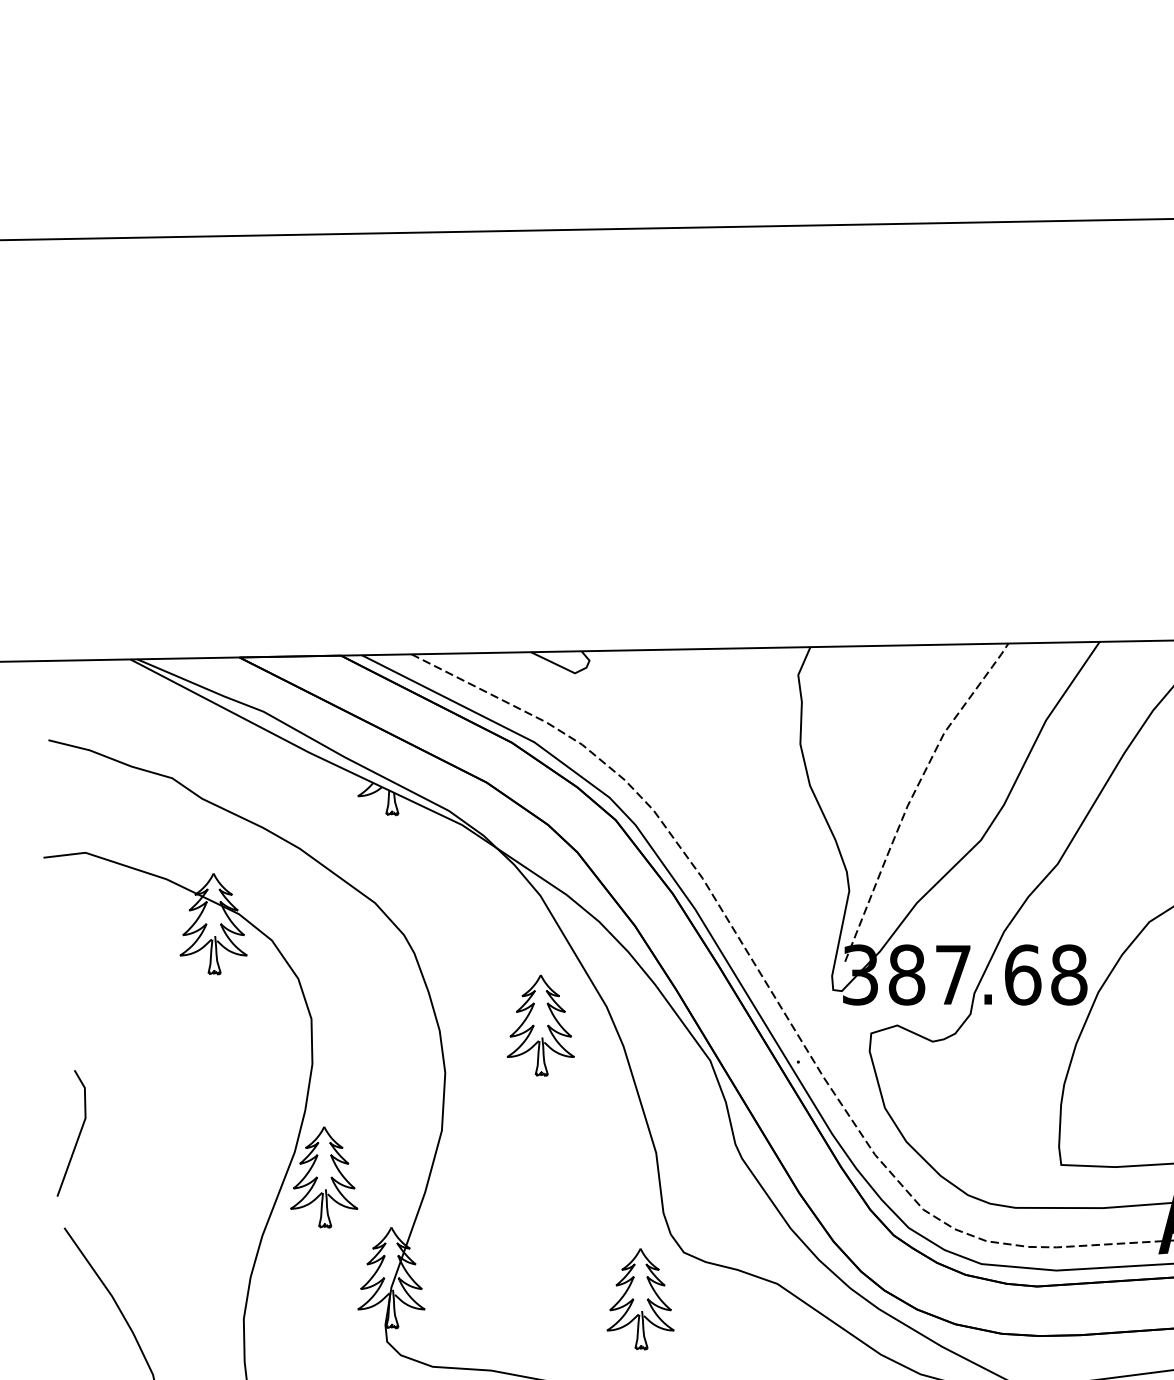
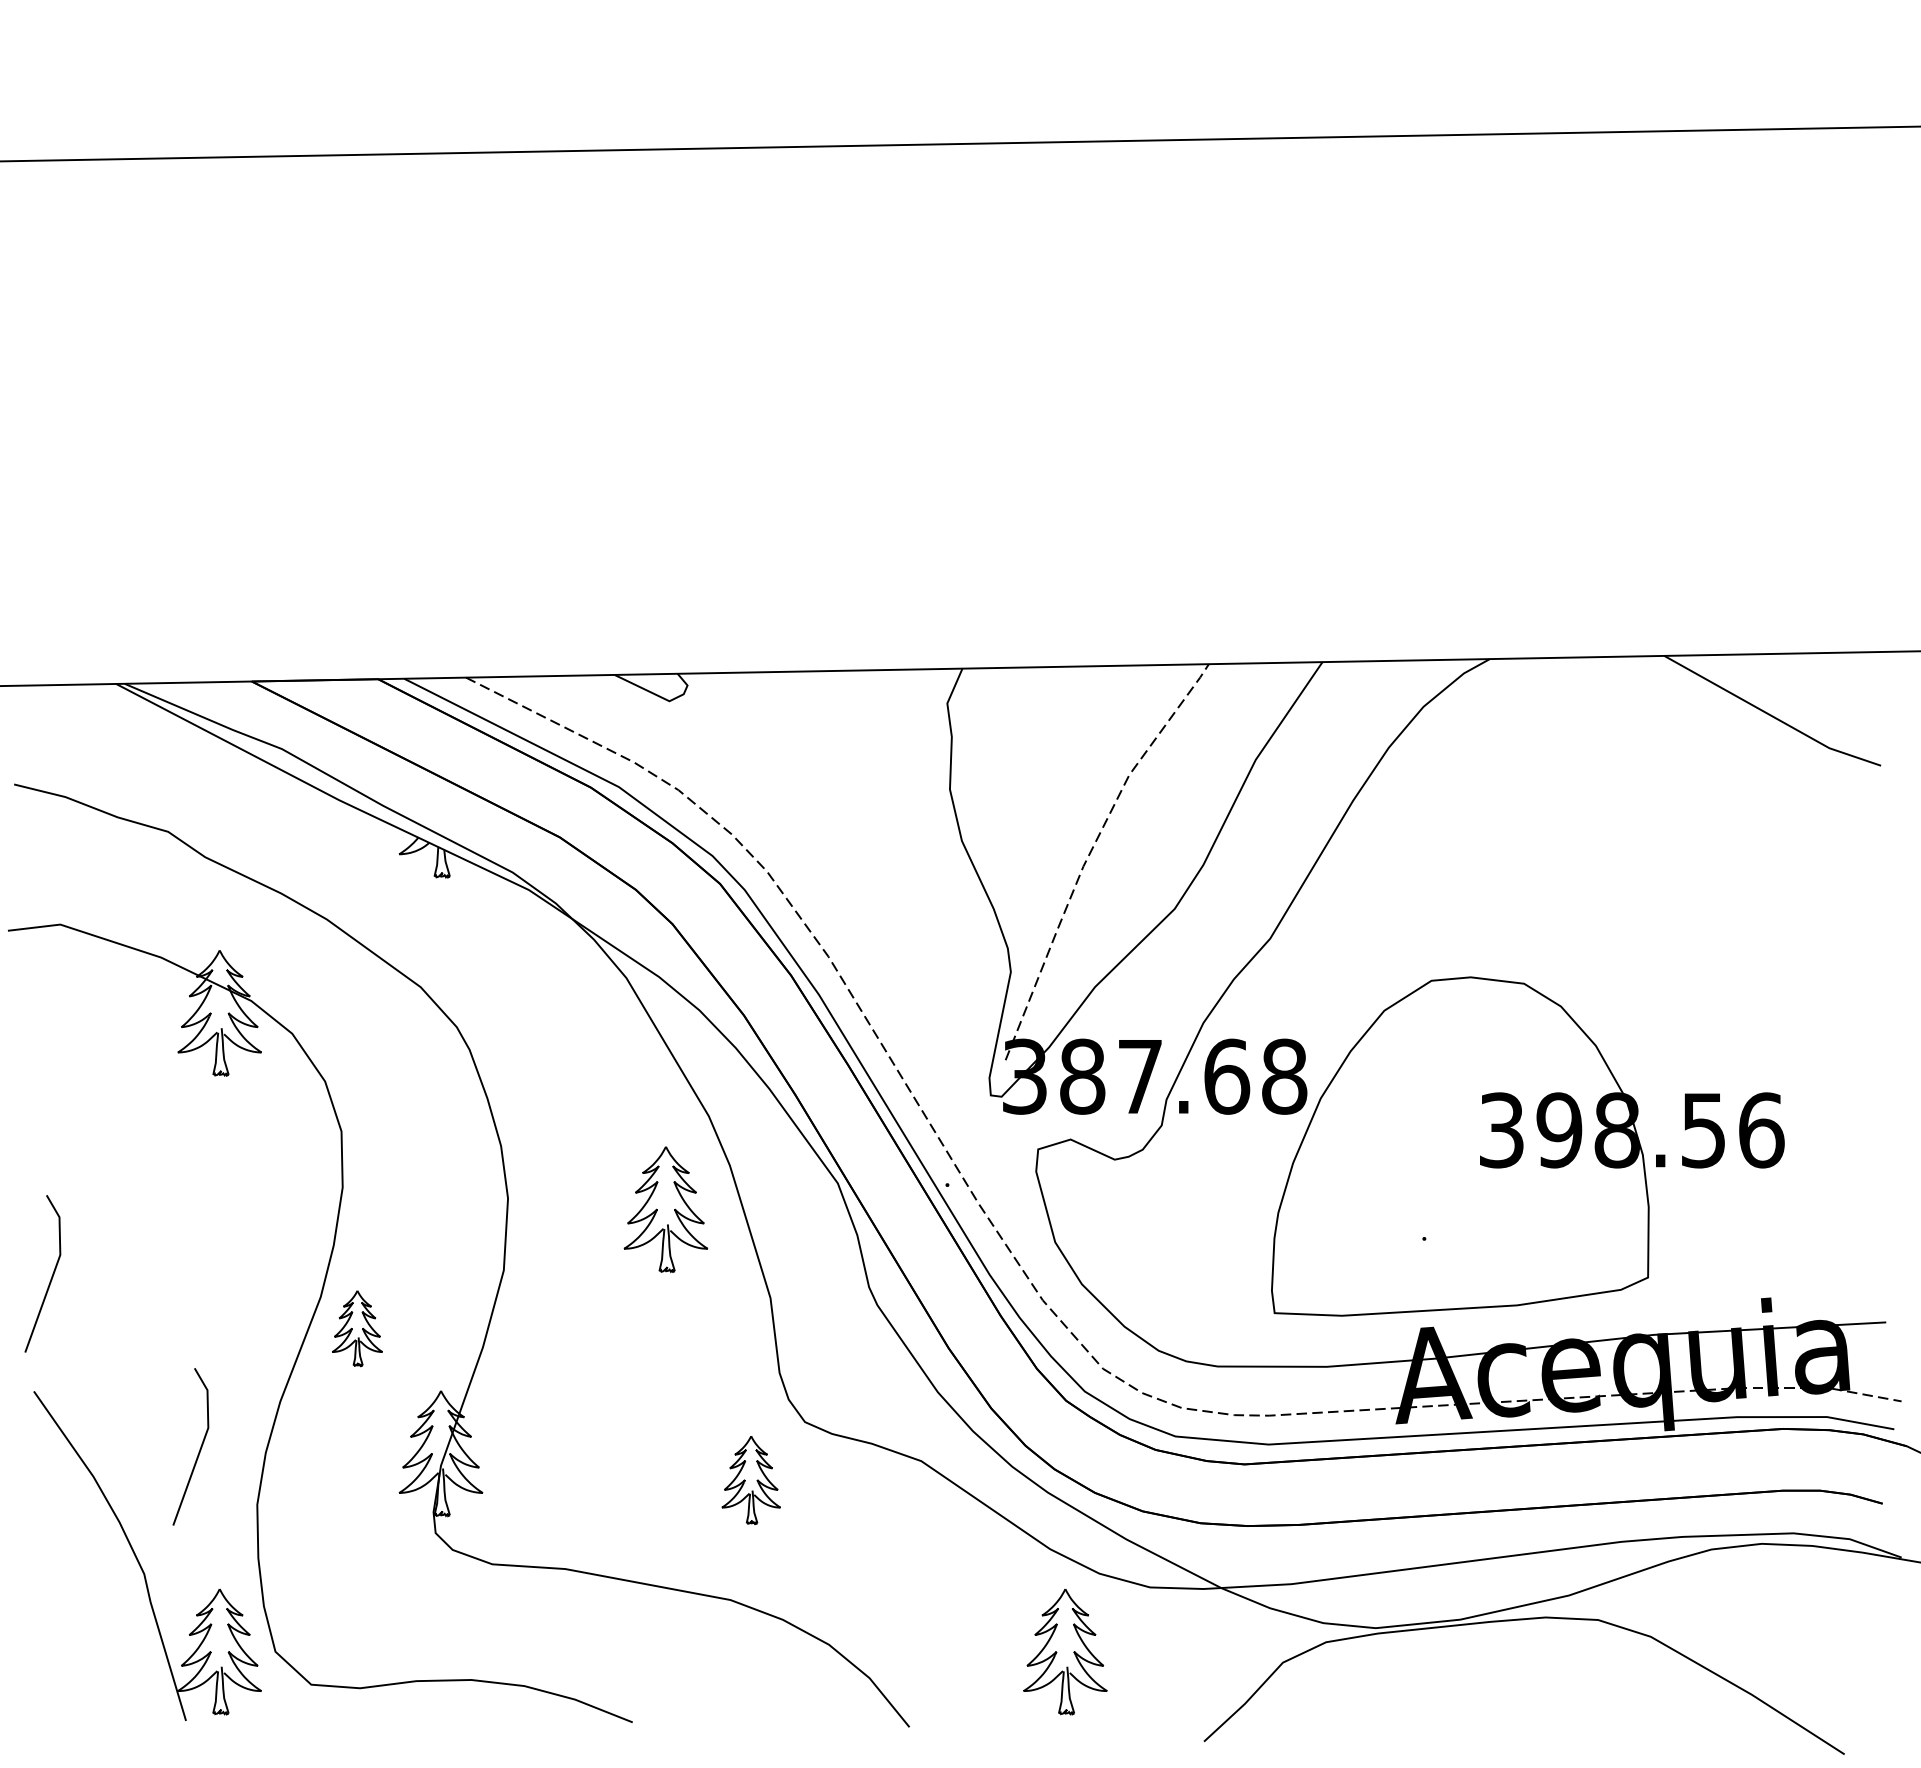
part: (540, 1025) -> (665, 1209), moved
part: (324, 1177) -> (357, 1328), size x0.6
line: (196, 1276) -> (198, 1451), added
part: (640, 1299) -> (751, 1480), size x0.7

